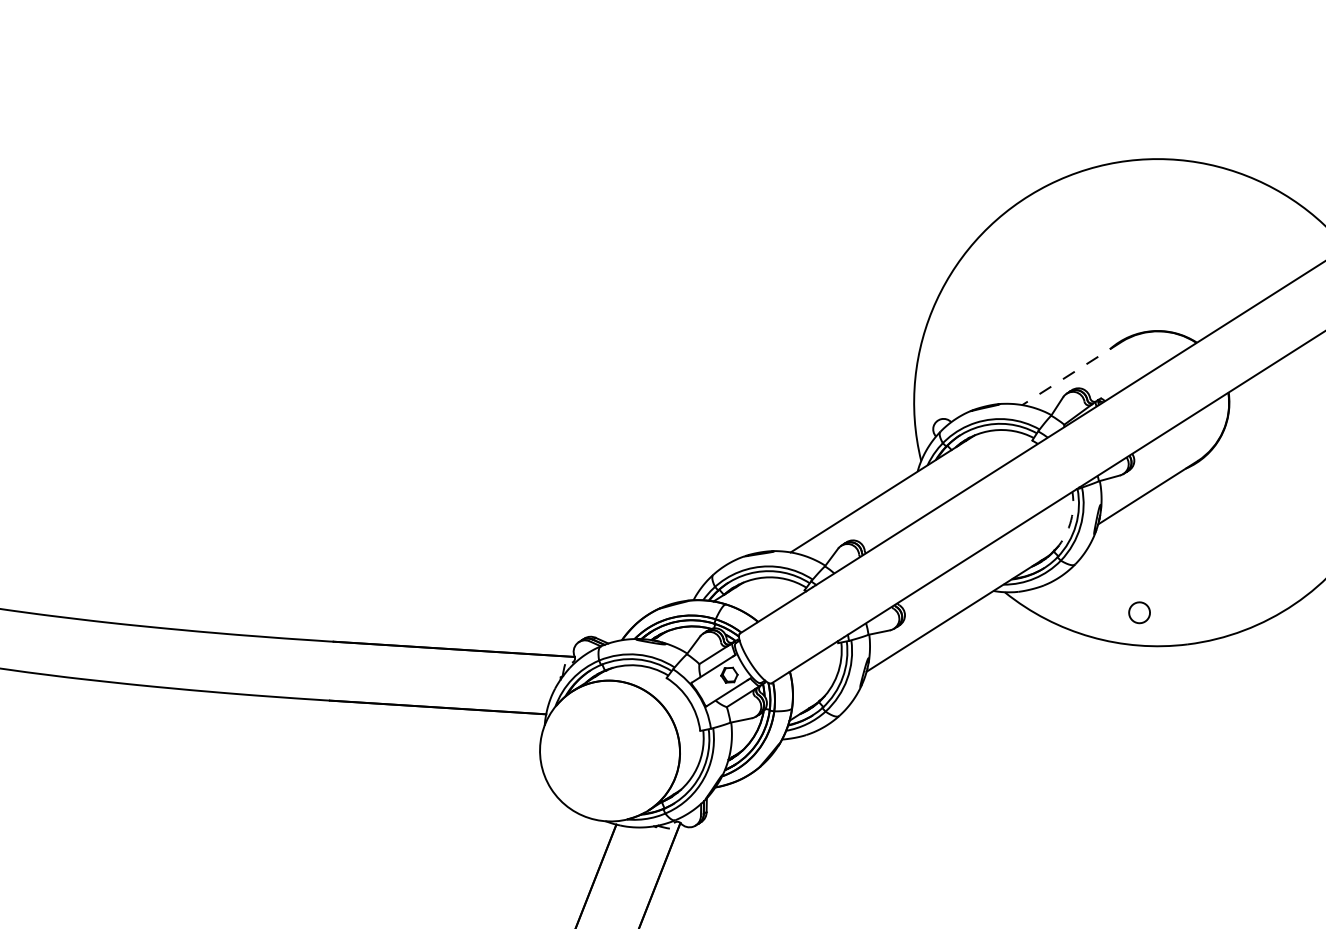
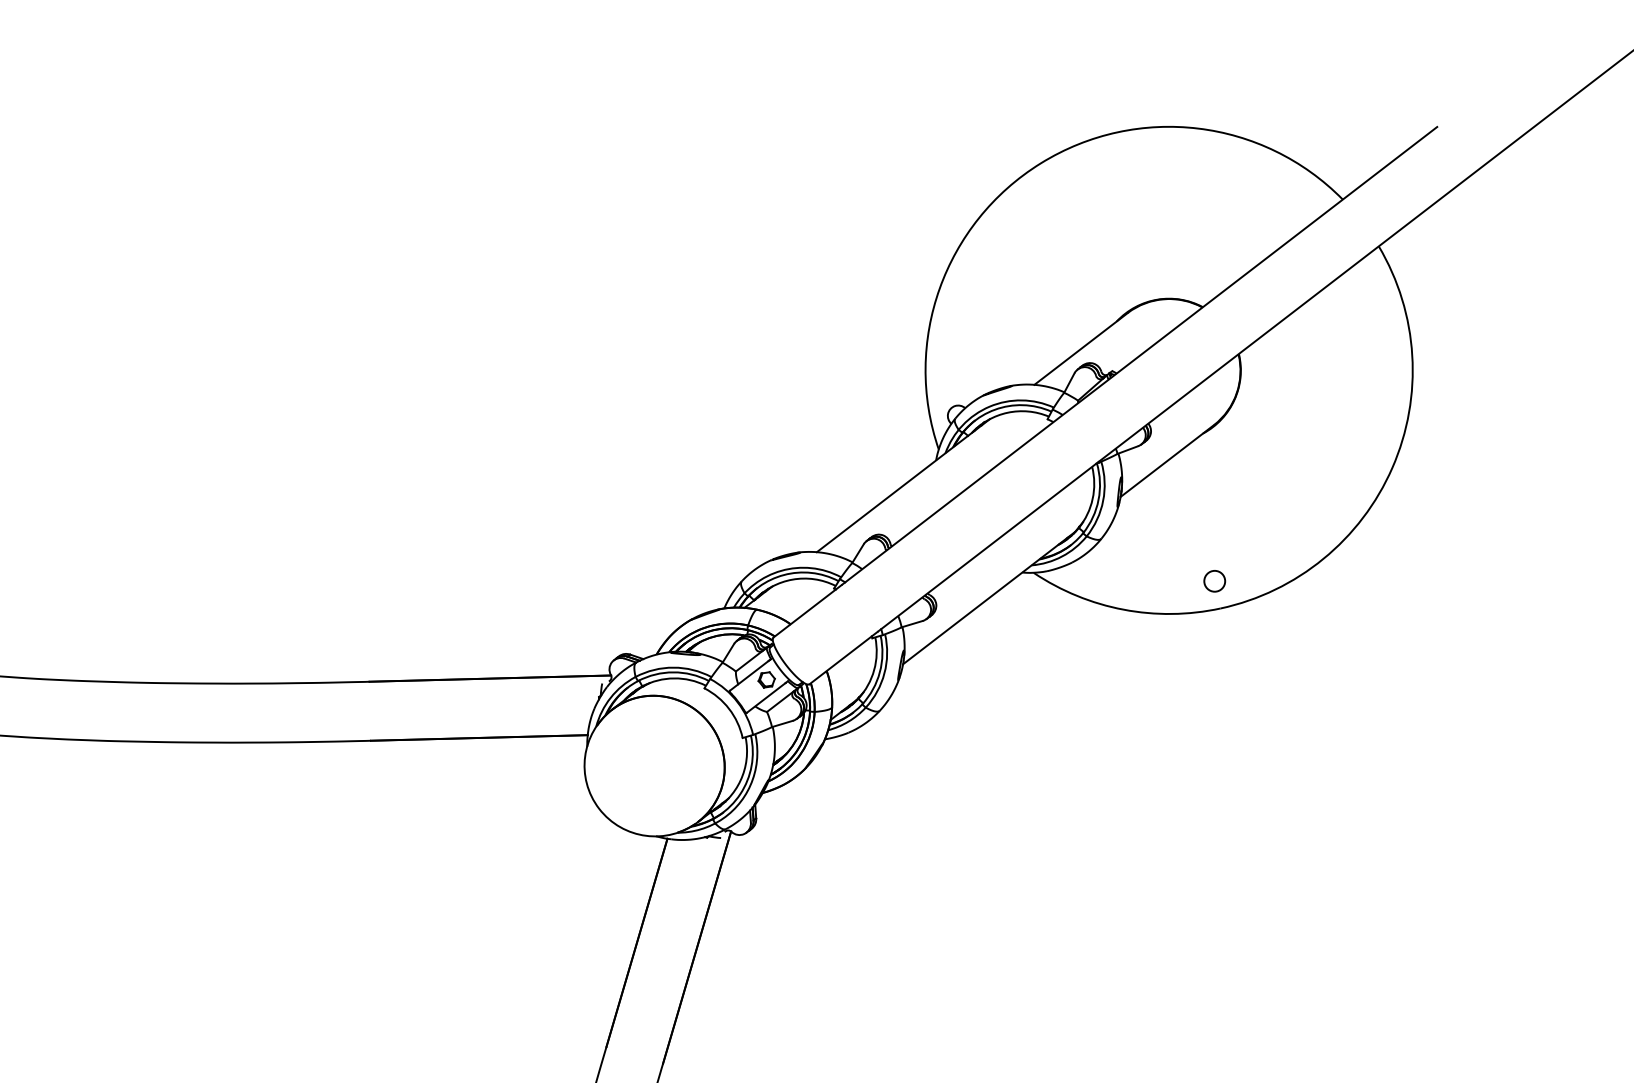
line: (1072, 373) -> (1081, 348), dashed -> solid
arc: (1069, 524) -> (1092, 499), dashed -> solid
circle: (1139, 612) -> (1214, 581), moved

